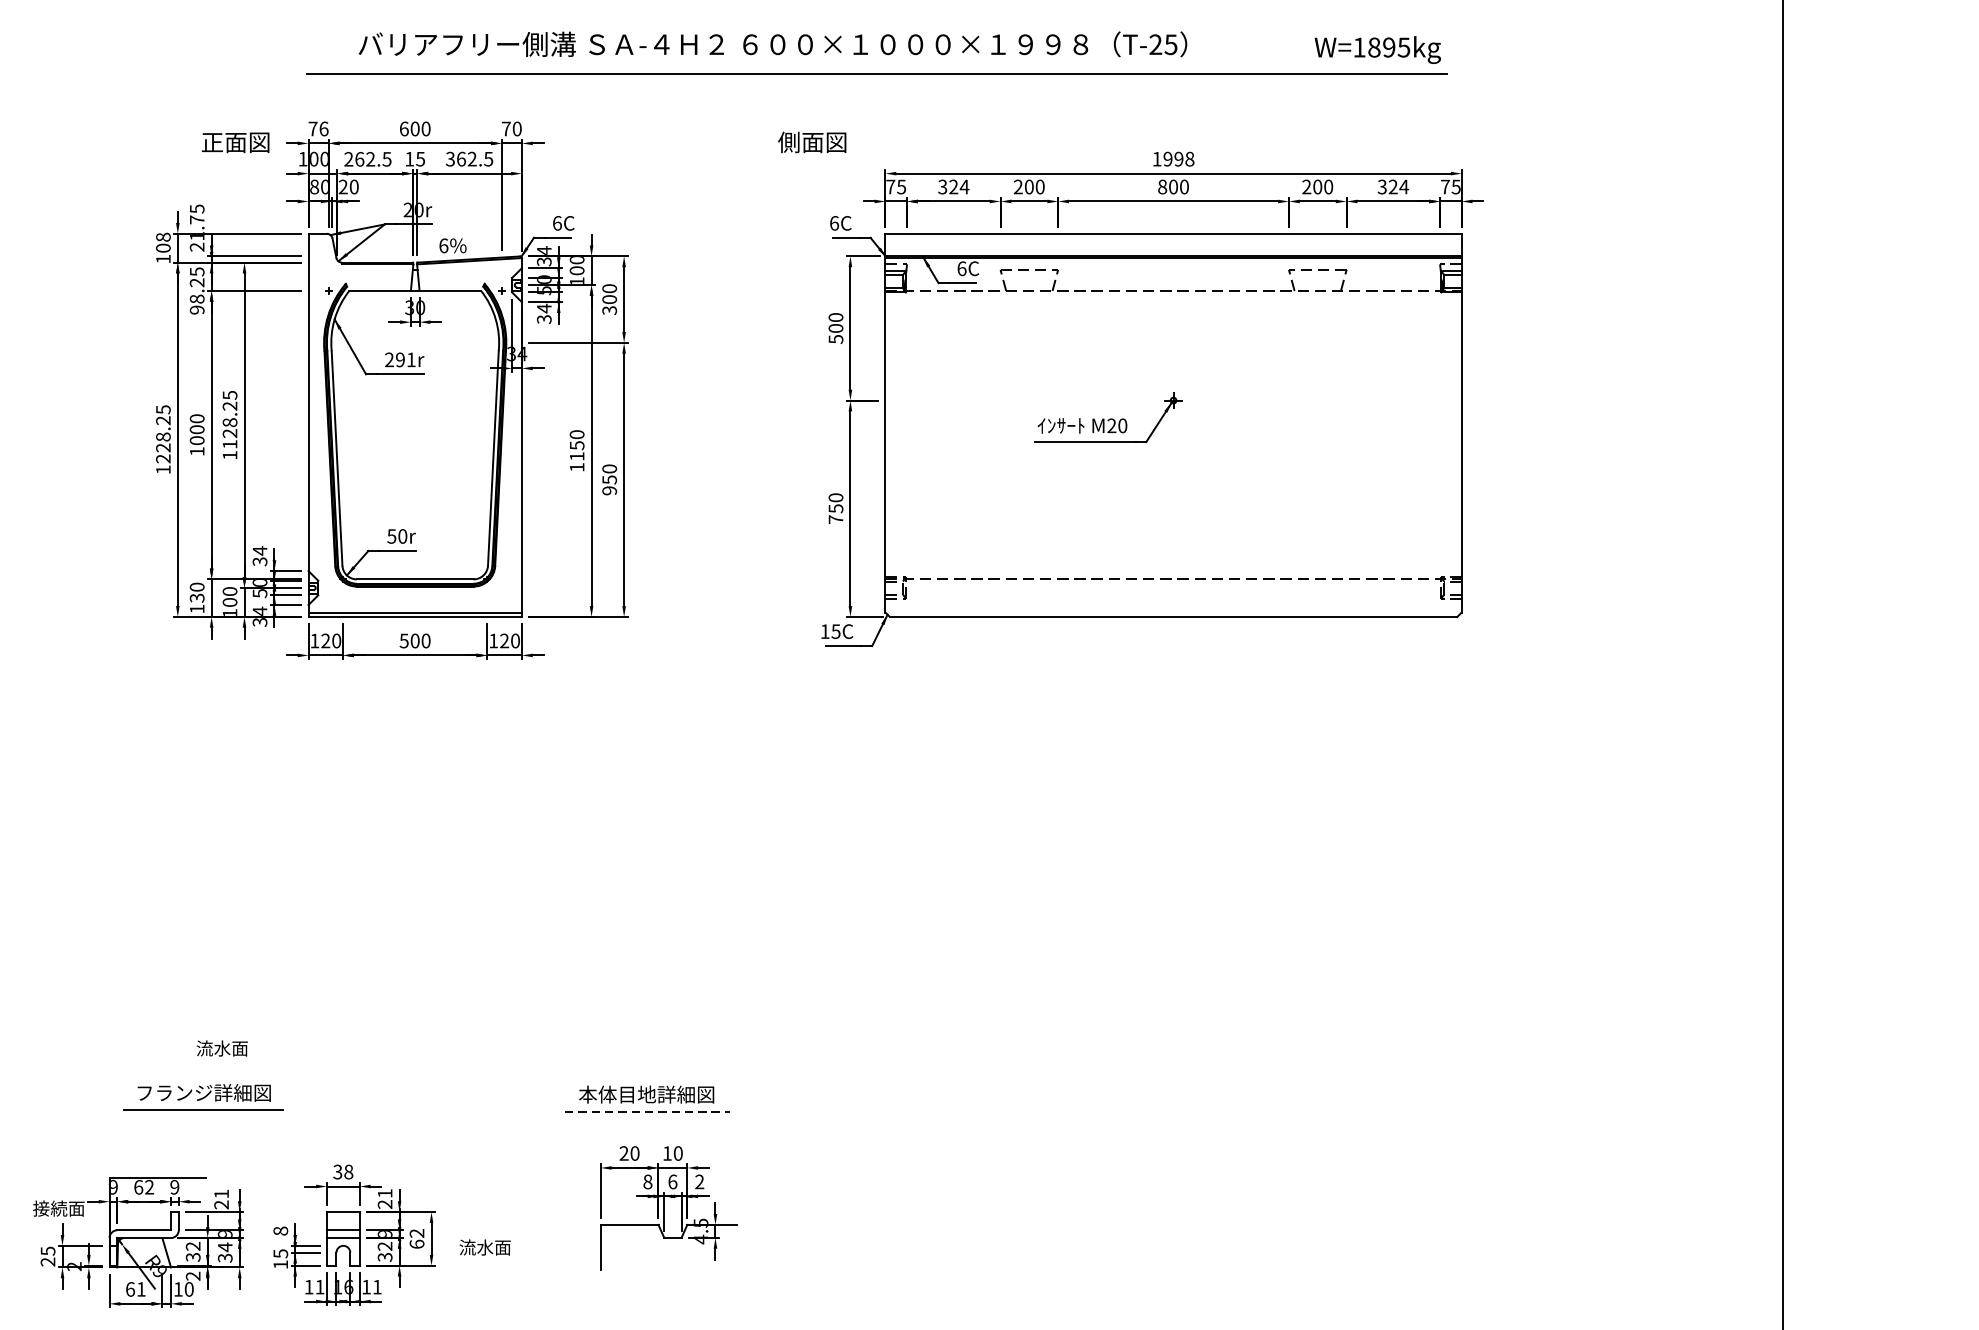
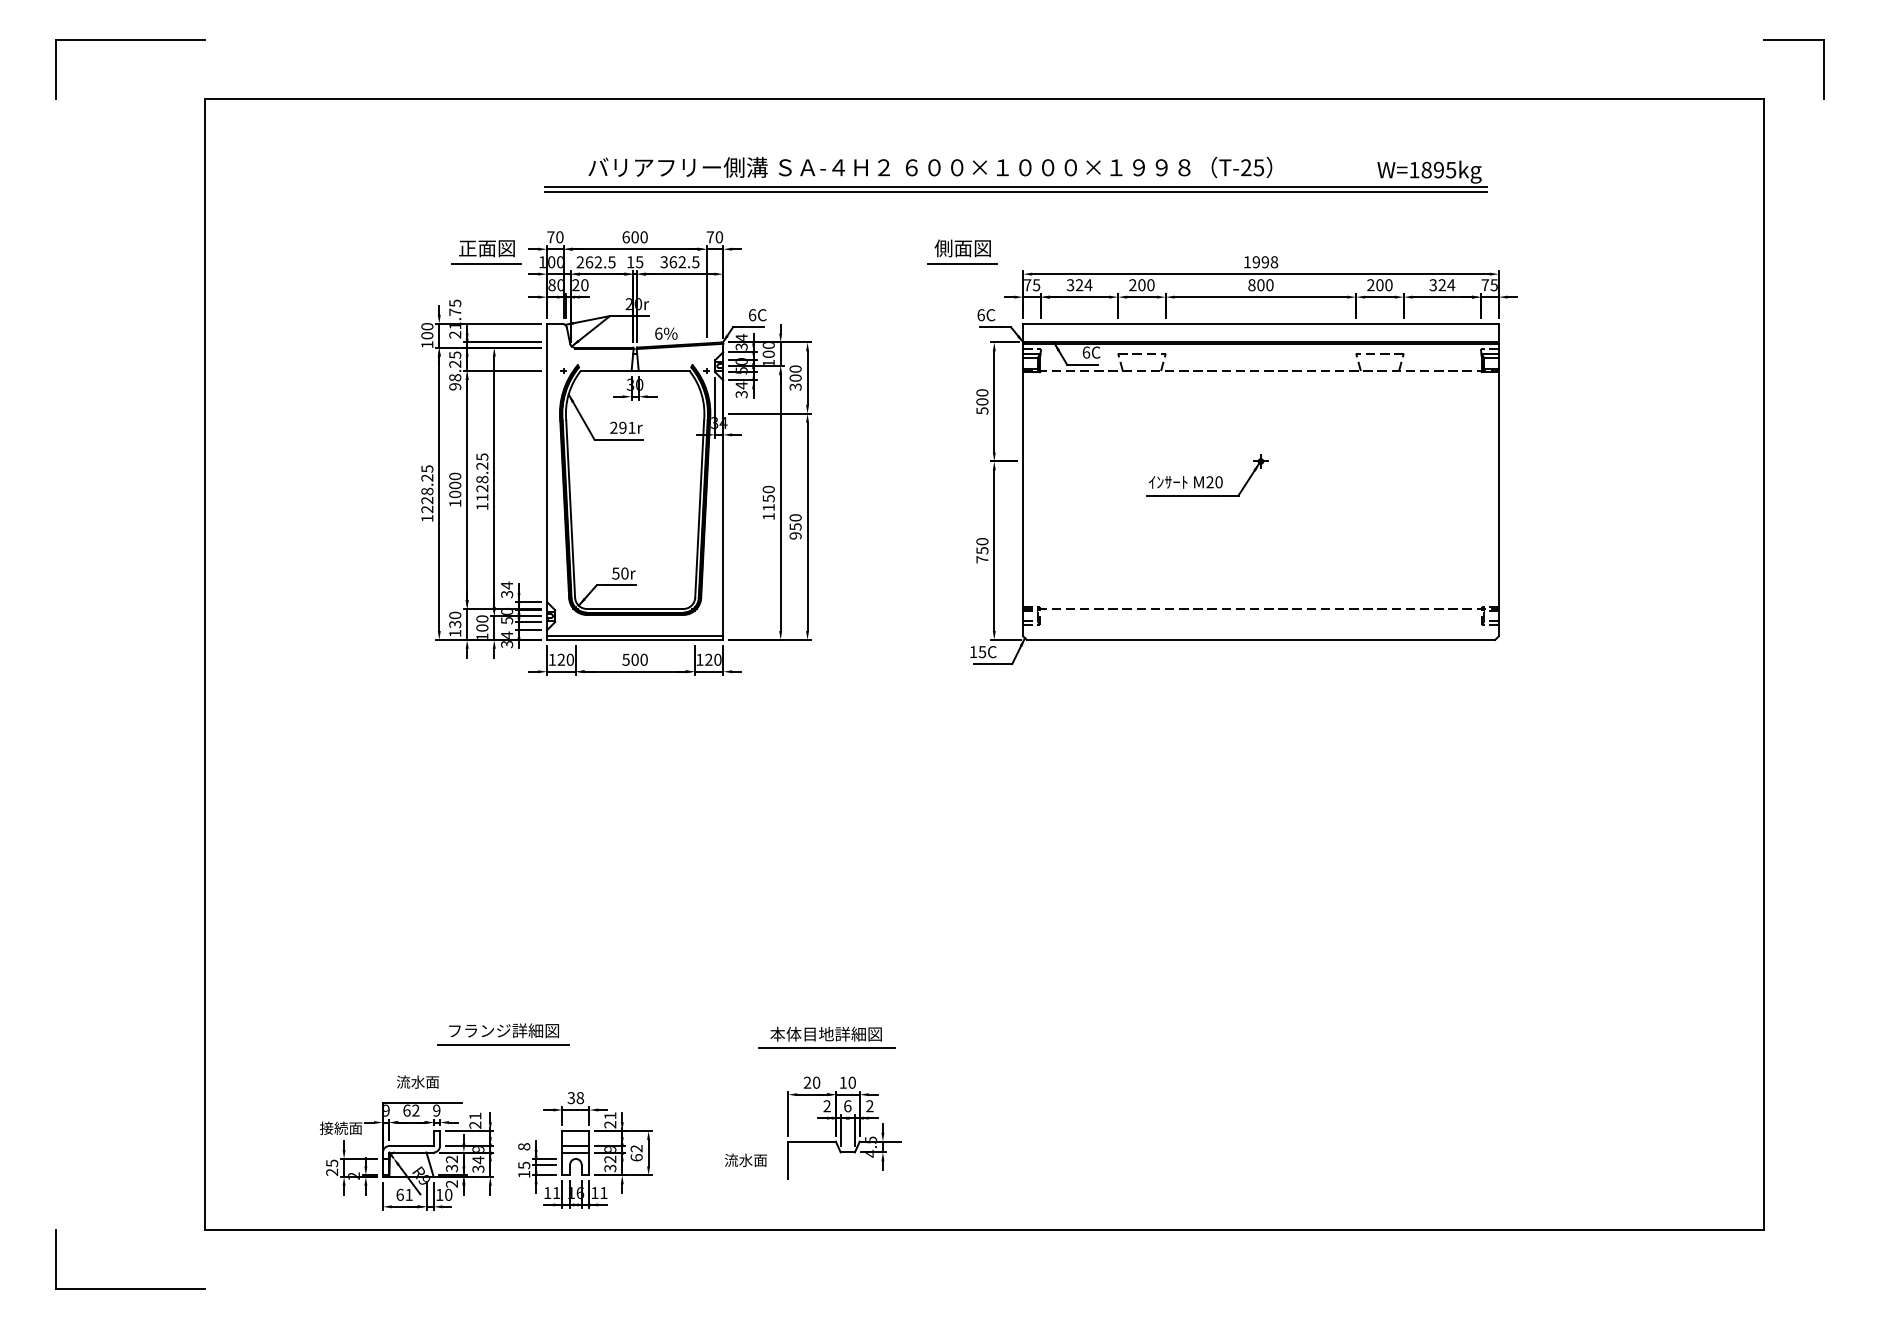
line: (876, 68) -> (1015, 187), added
text: (323, 129) -> (559, 237), 76 -> 70
line: (235, 160) -> (486, 263), added
line: (811, 160) -> (962, 263), added
text: (163, 237) -> (427, 326), 108 -> 100
text: (221, 1047) -> (417, 1081), moved
part: (203, 1097) -> (503, 1034), moved
line: (648, 1111) -> (827, 1048), dashed -> solid
text: (647, 1182) -> (826, 1106), 8 -> 2
text: (484, 1246) -> (745, 1159), moved

